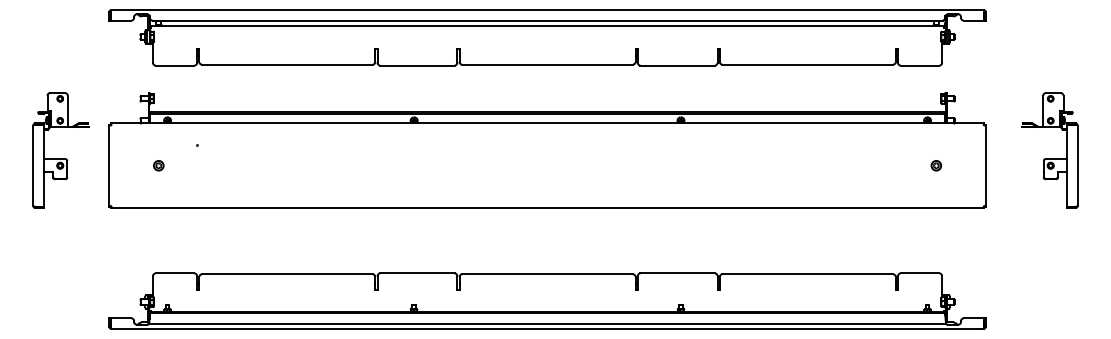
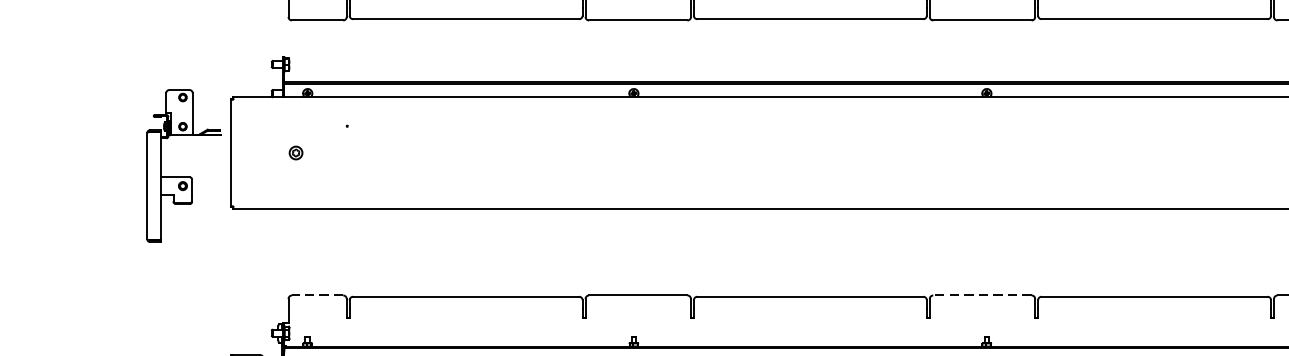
part: (60, 158) -> (183, 176), moved
line: (174, 273) -> (316, 295), solid -> dashed
line: (677, 273) -> (982, 295), solid -> dashed

